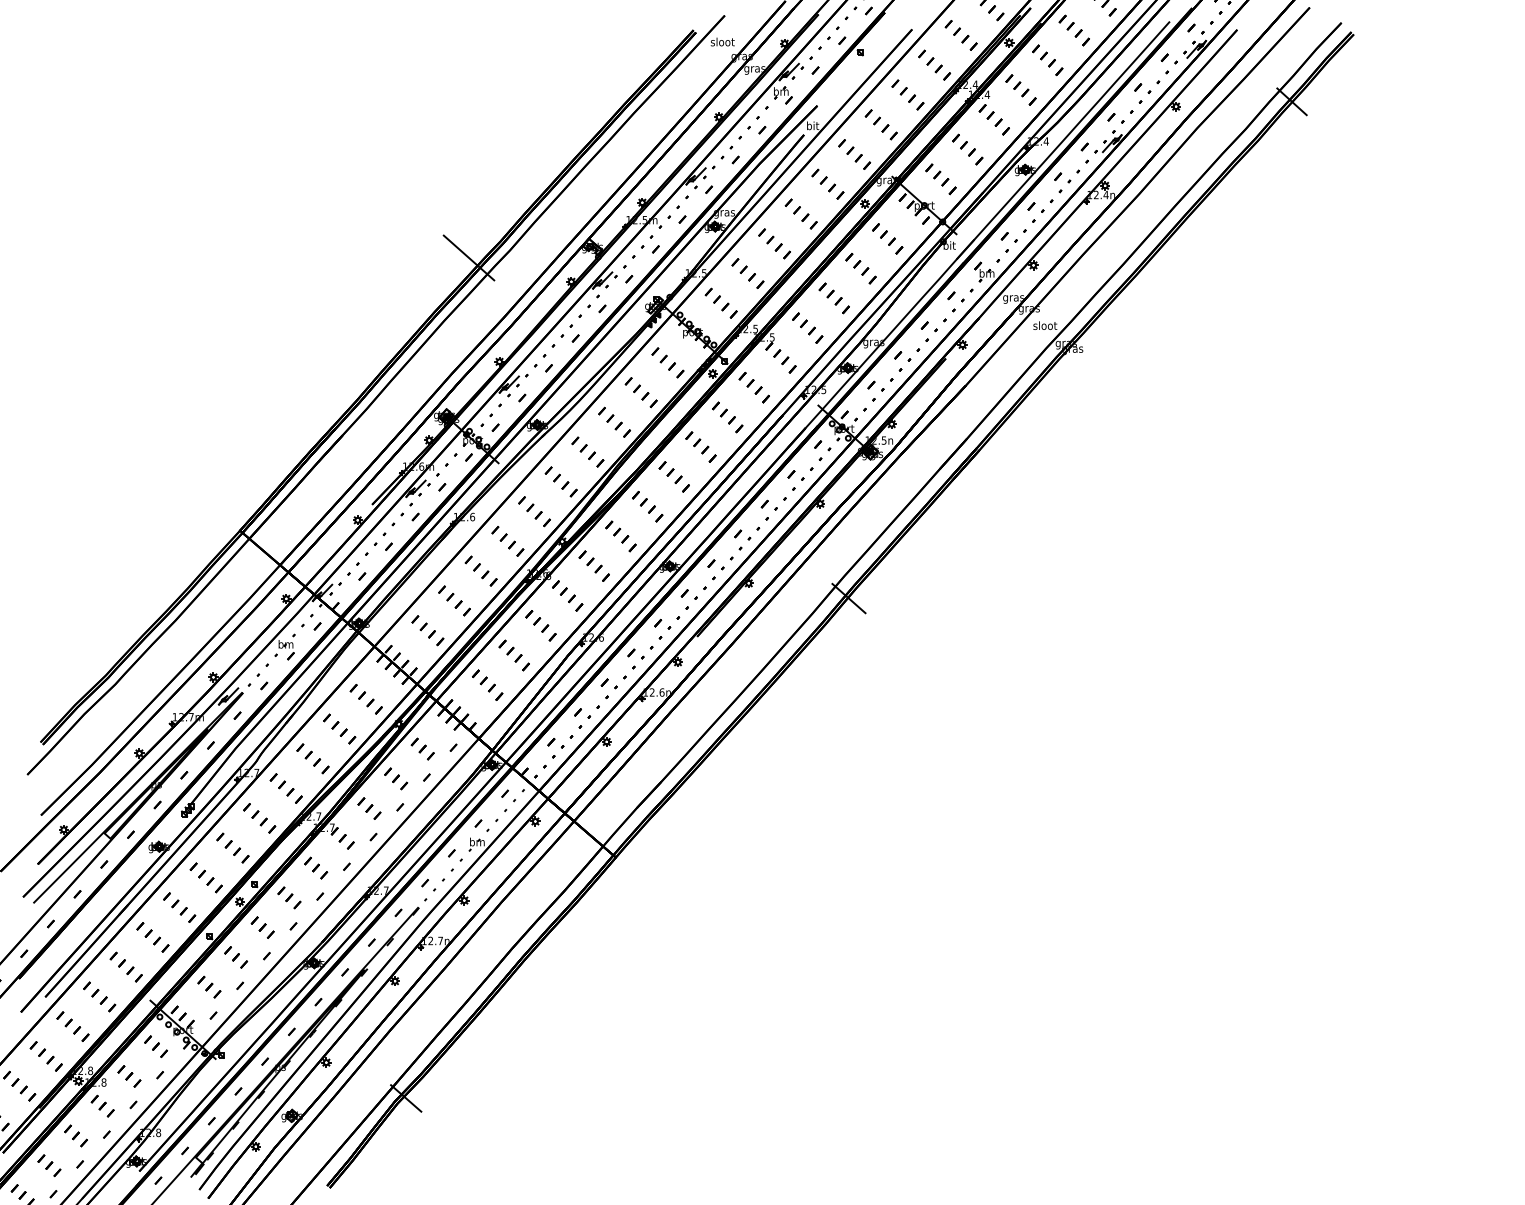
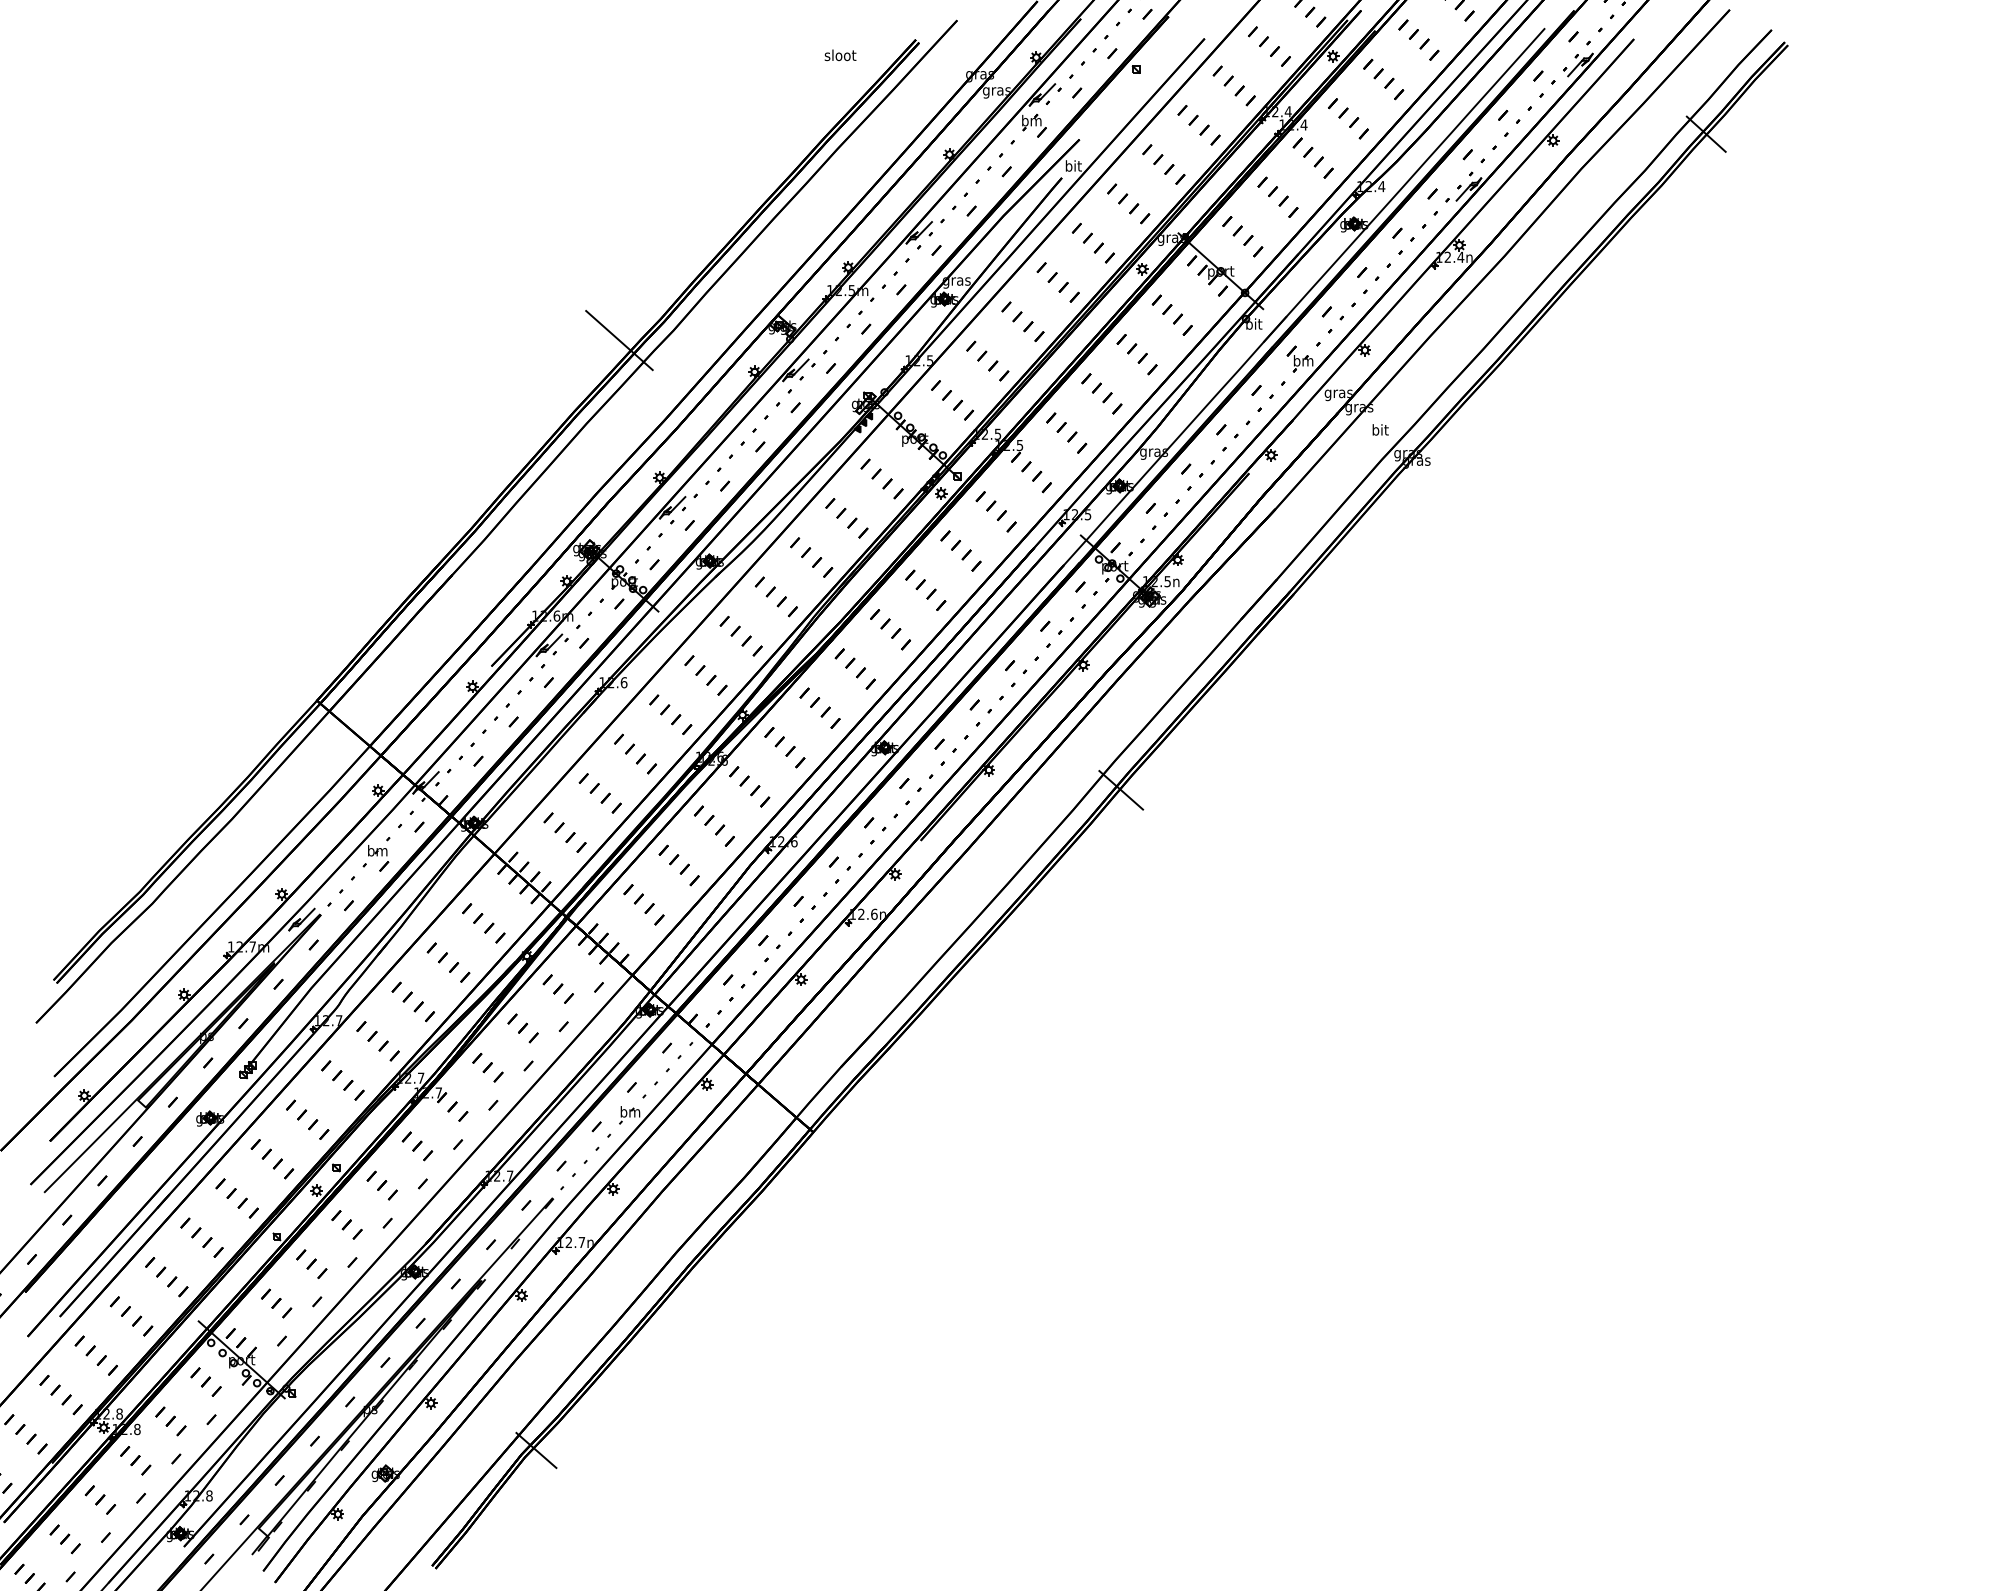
text: (722, 42) -> (840, 55), moved
text: (1045, 325) -> (1380, 429), sloot -> bit

